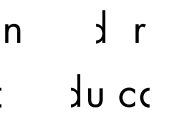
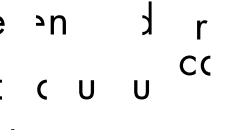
part: (140, 33) -> (202, 29), moved
fill: (75, 90) -> (121, 82), removed
part: (40, 97) -> (86, 89), added
part: (133, 97) -> (194, 65), moved

